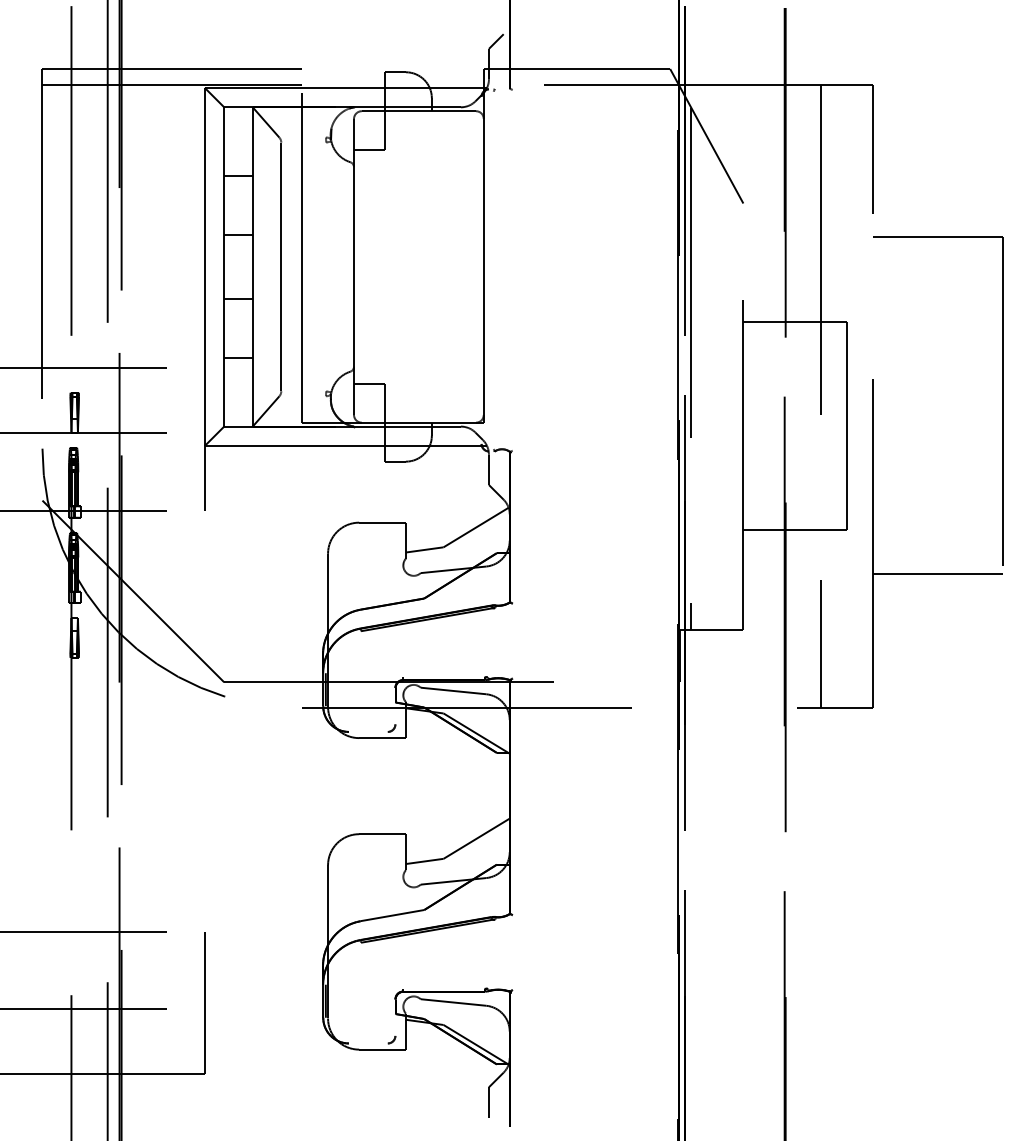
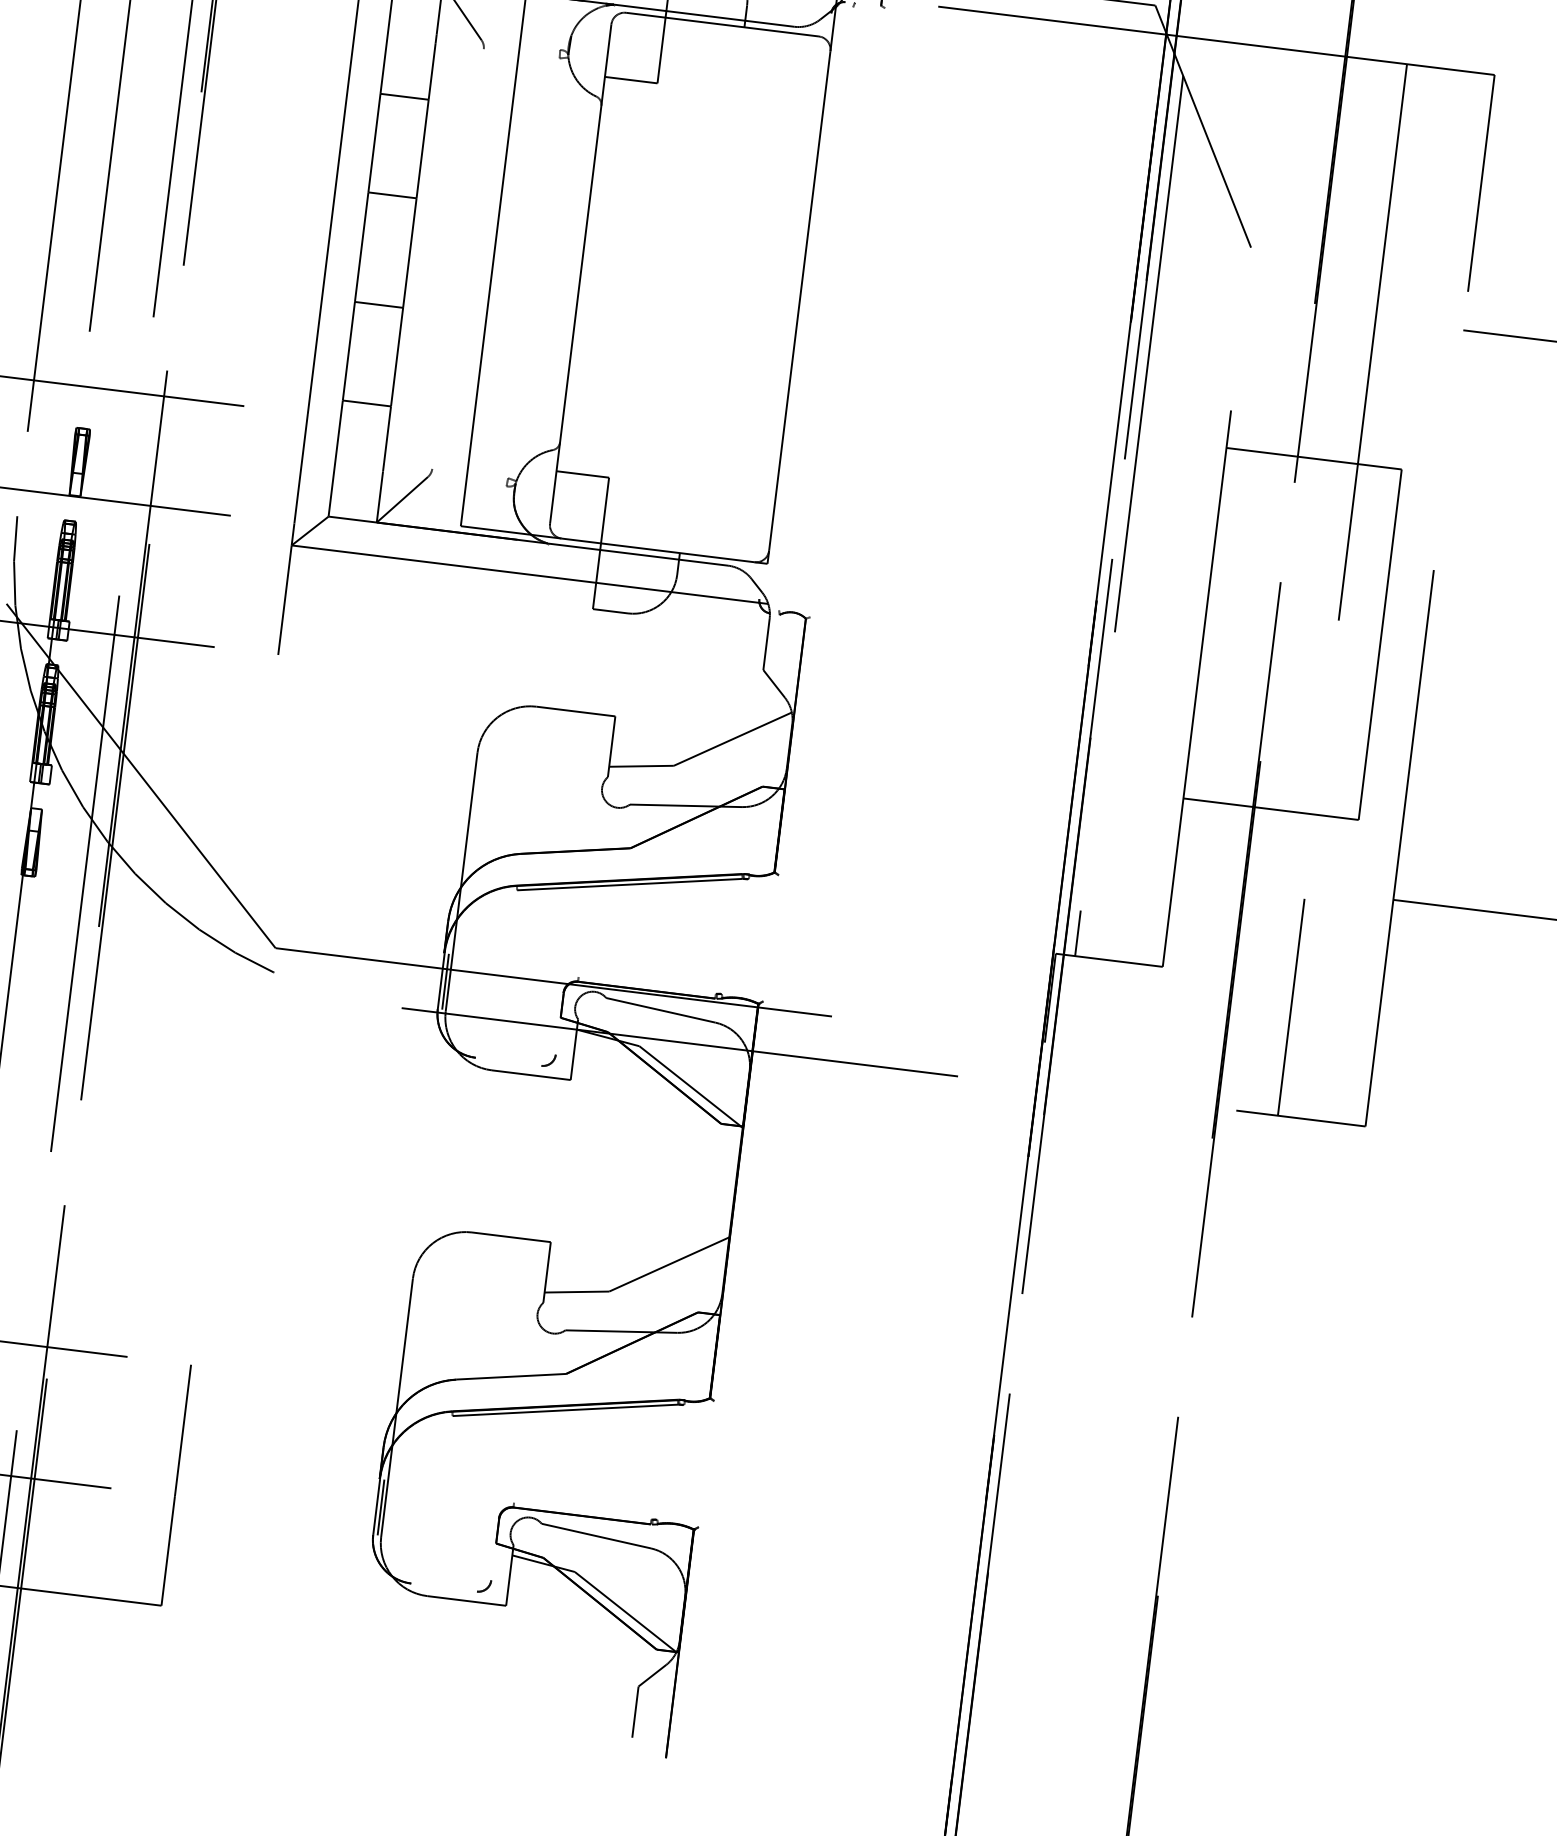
line: (281, 266) -> (458, 258), removed

